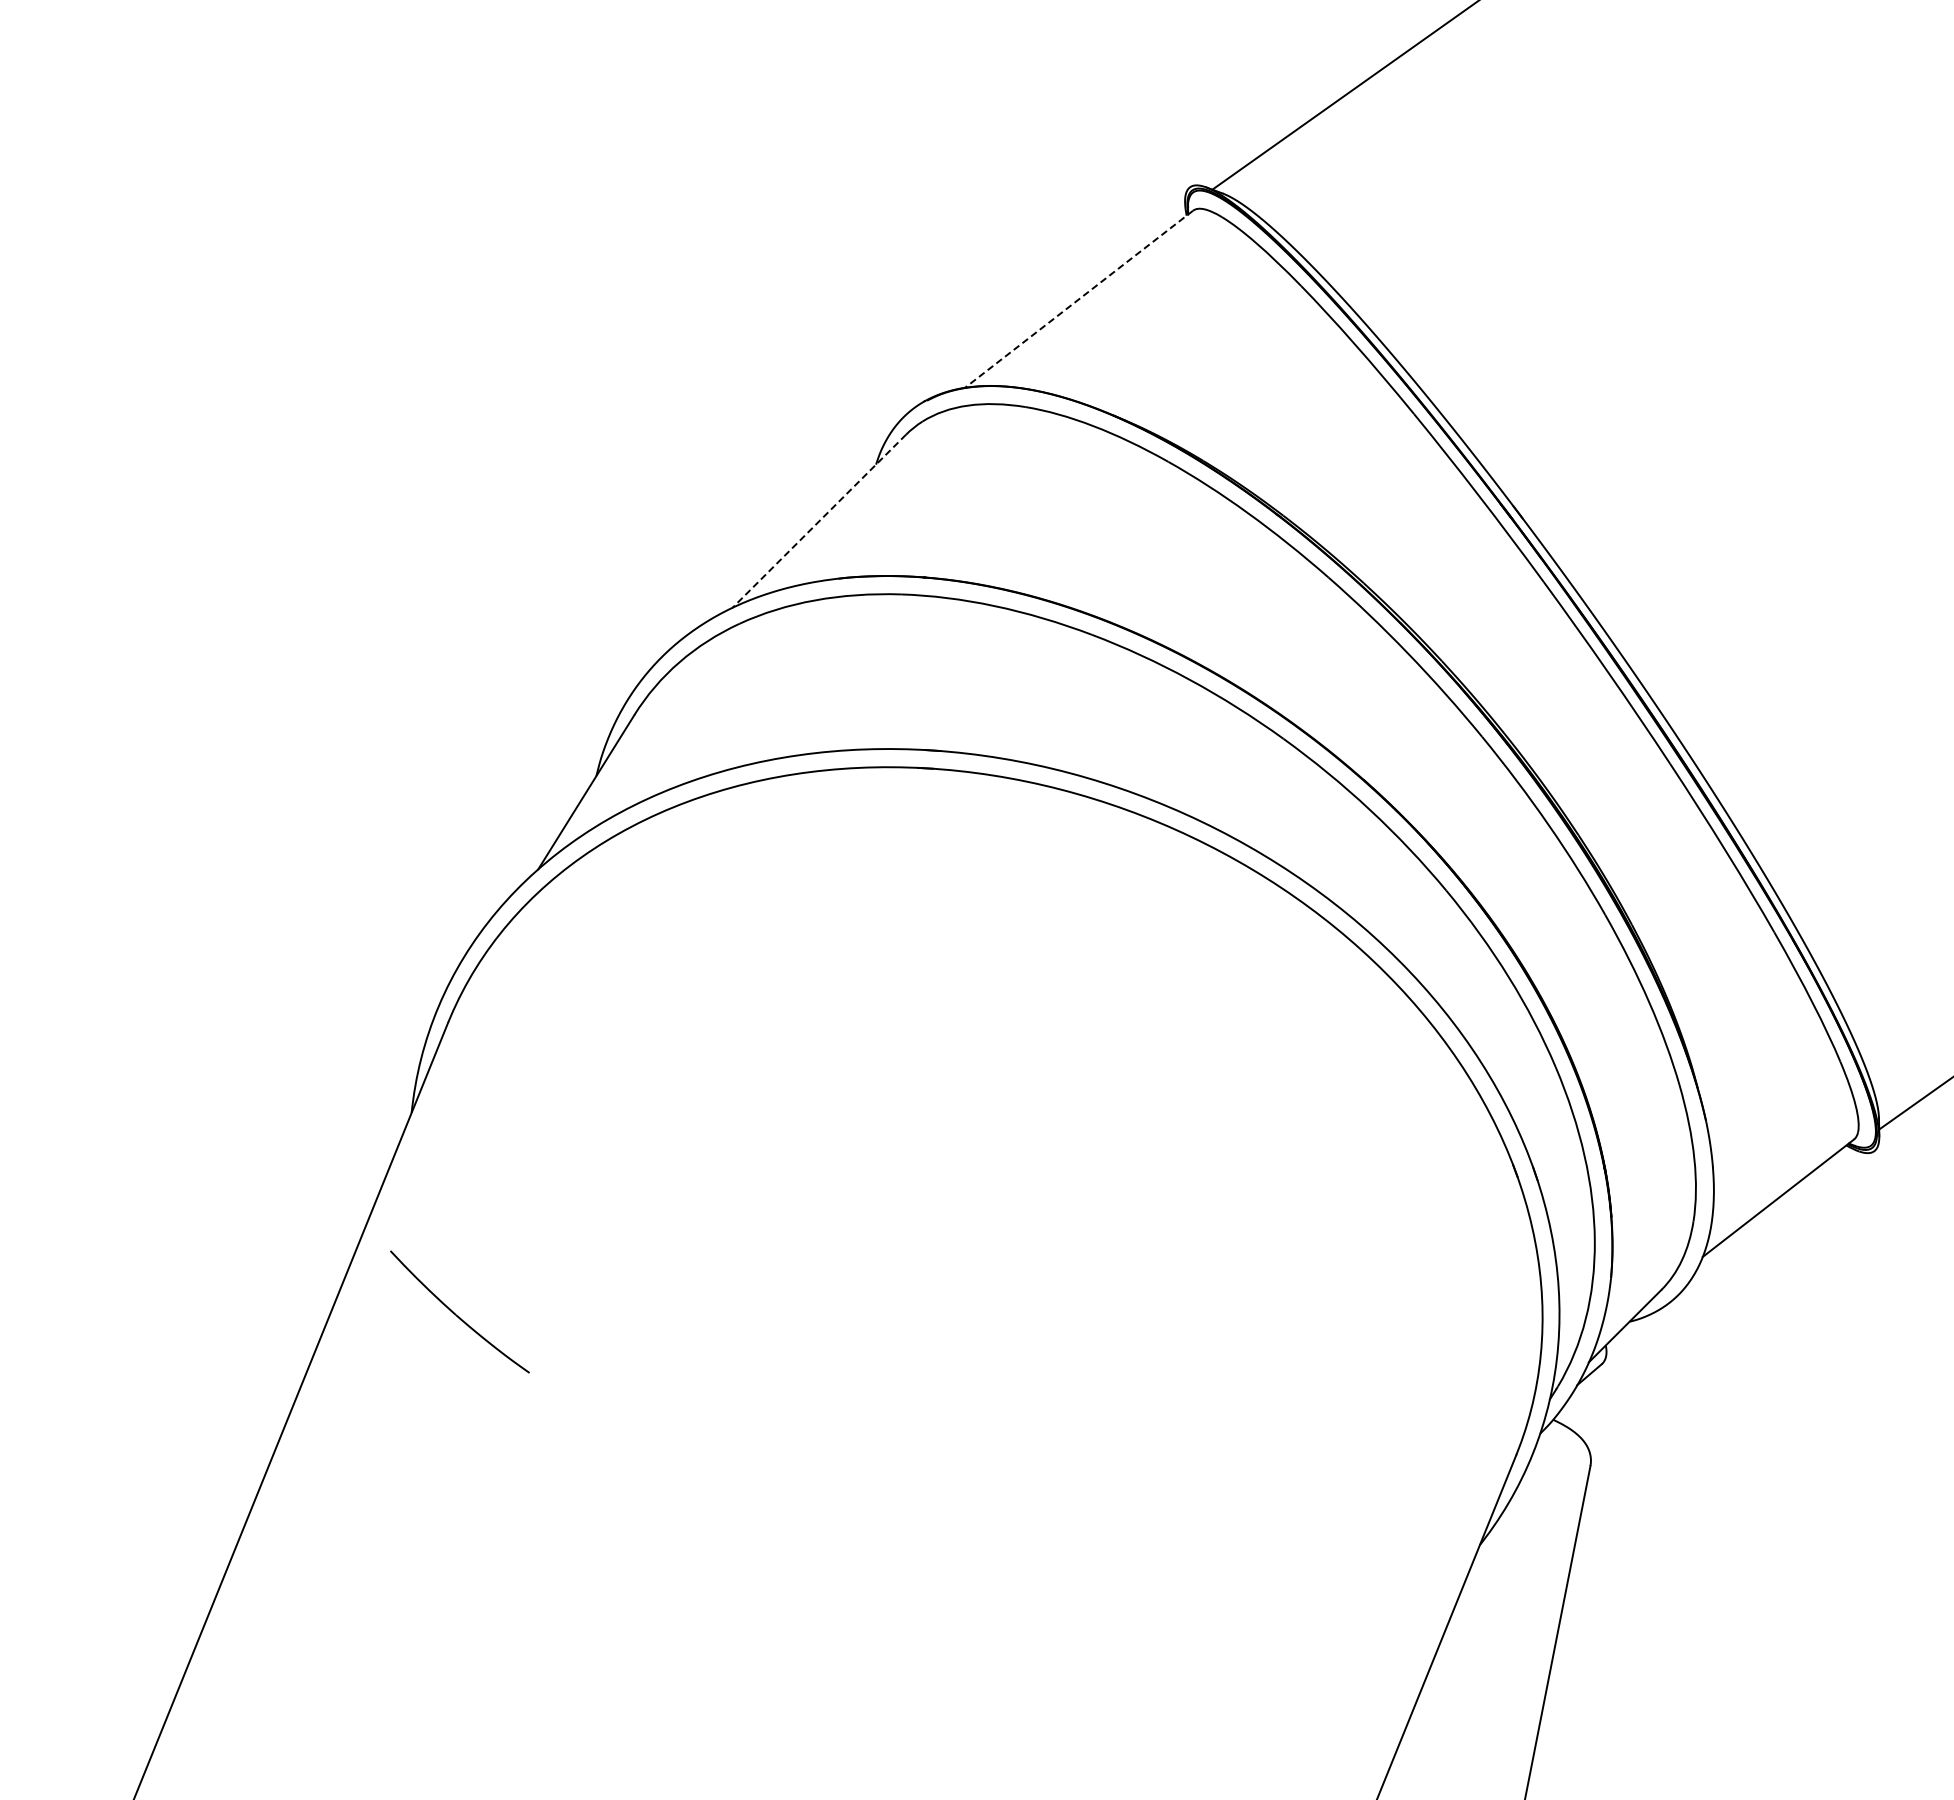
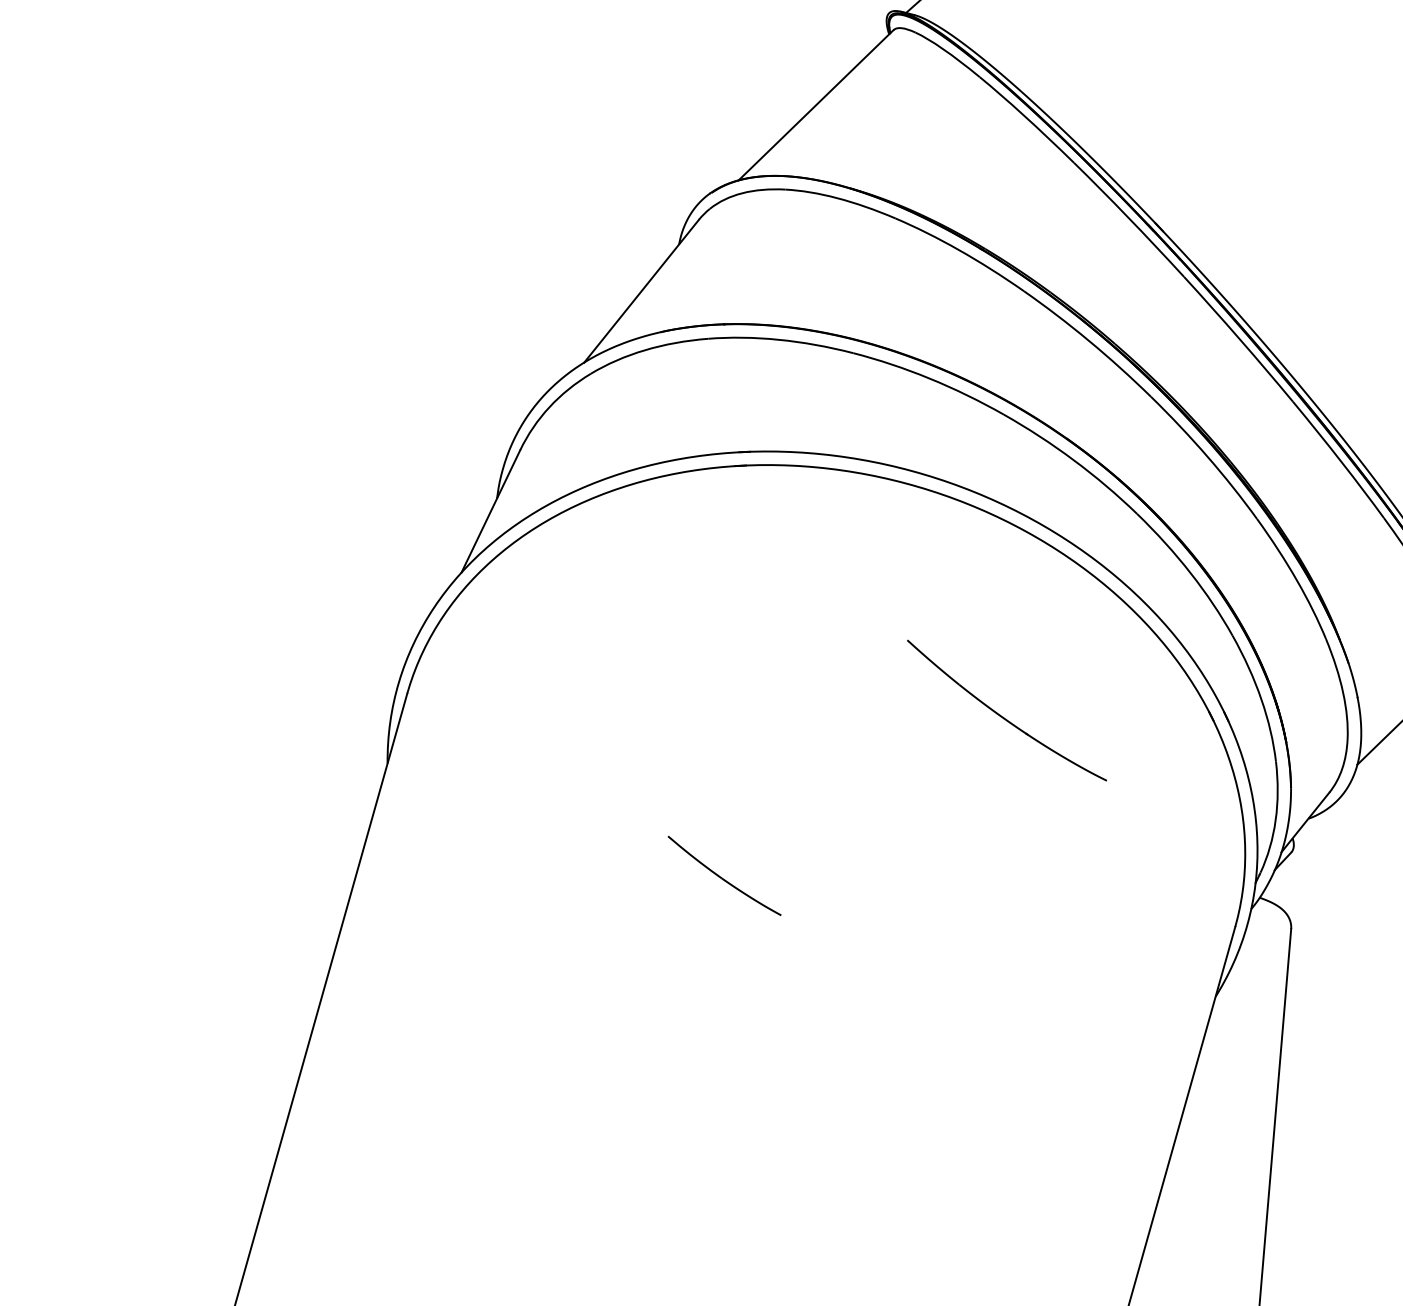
line: (1078, 299) -> (815, 105), dashed -> solid
line: (819, 521) -> (641, 291), dashed -> solid
part: (1237, 1140) -> (1002, 716), added
part: (459, 1311) -> (724, 875), moved

